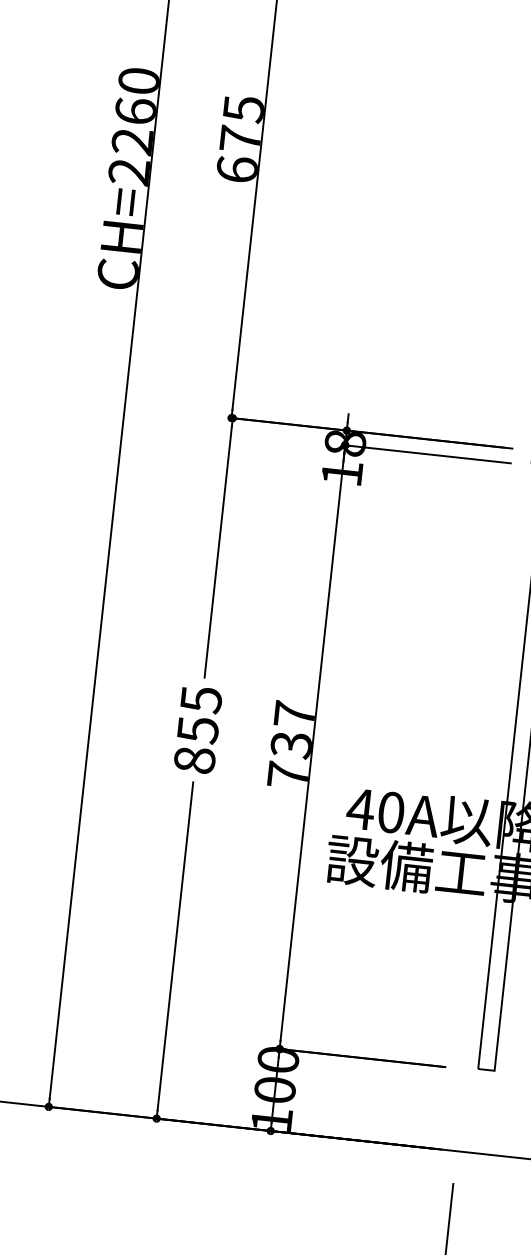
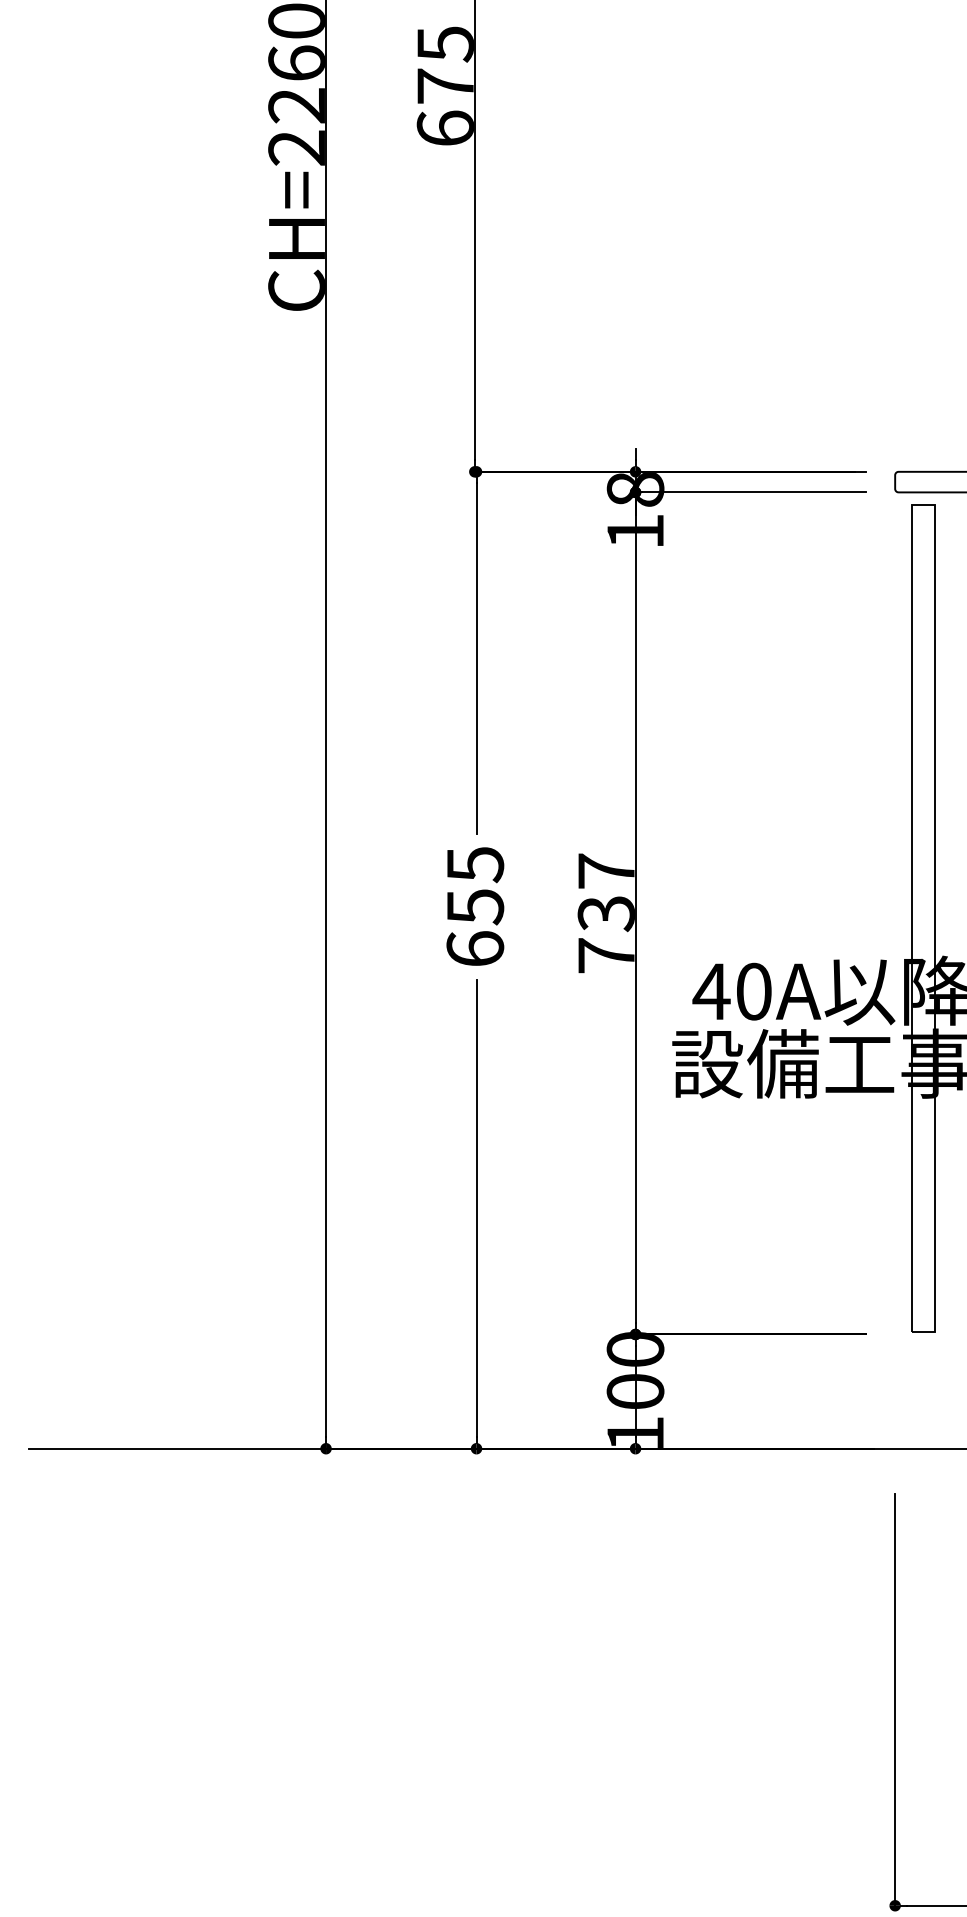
text: (194, 759) -> (475, 948), 855 -> 655

